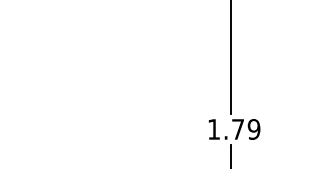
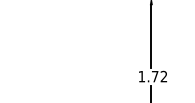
text: (253, 129) -> (163, 76), 1.79 -> 1.72

